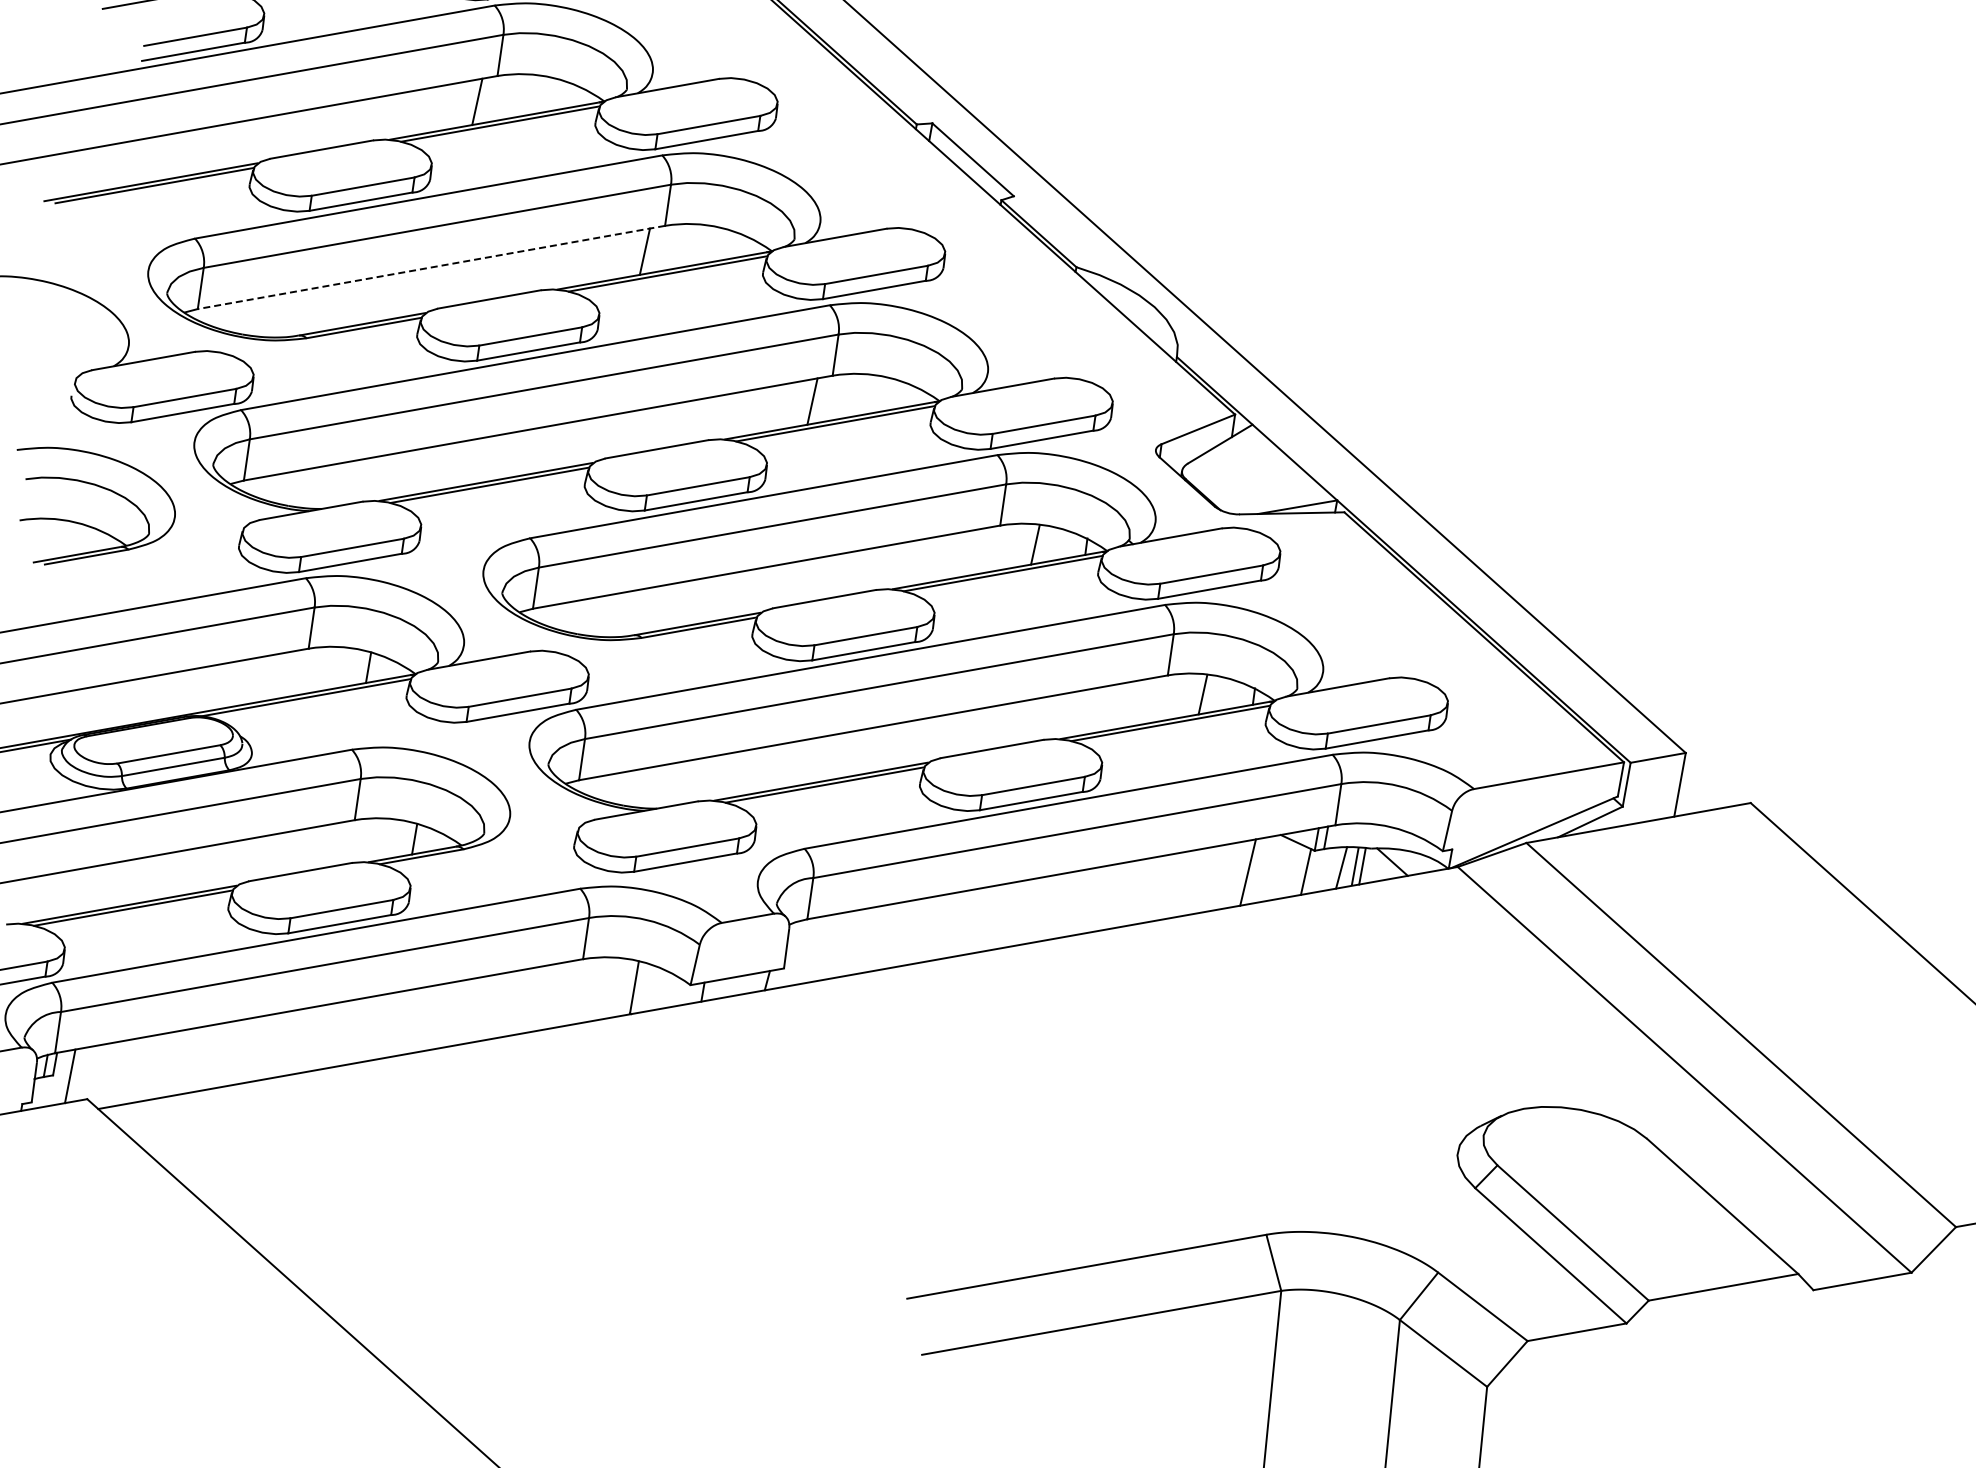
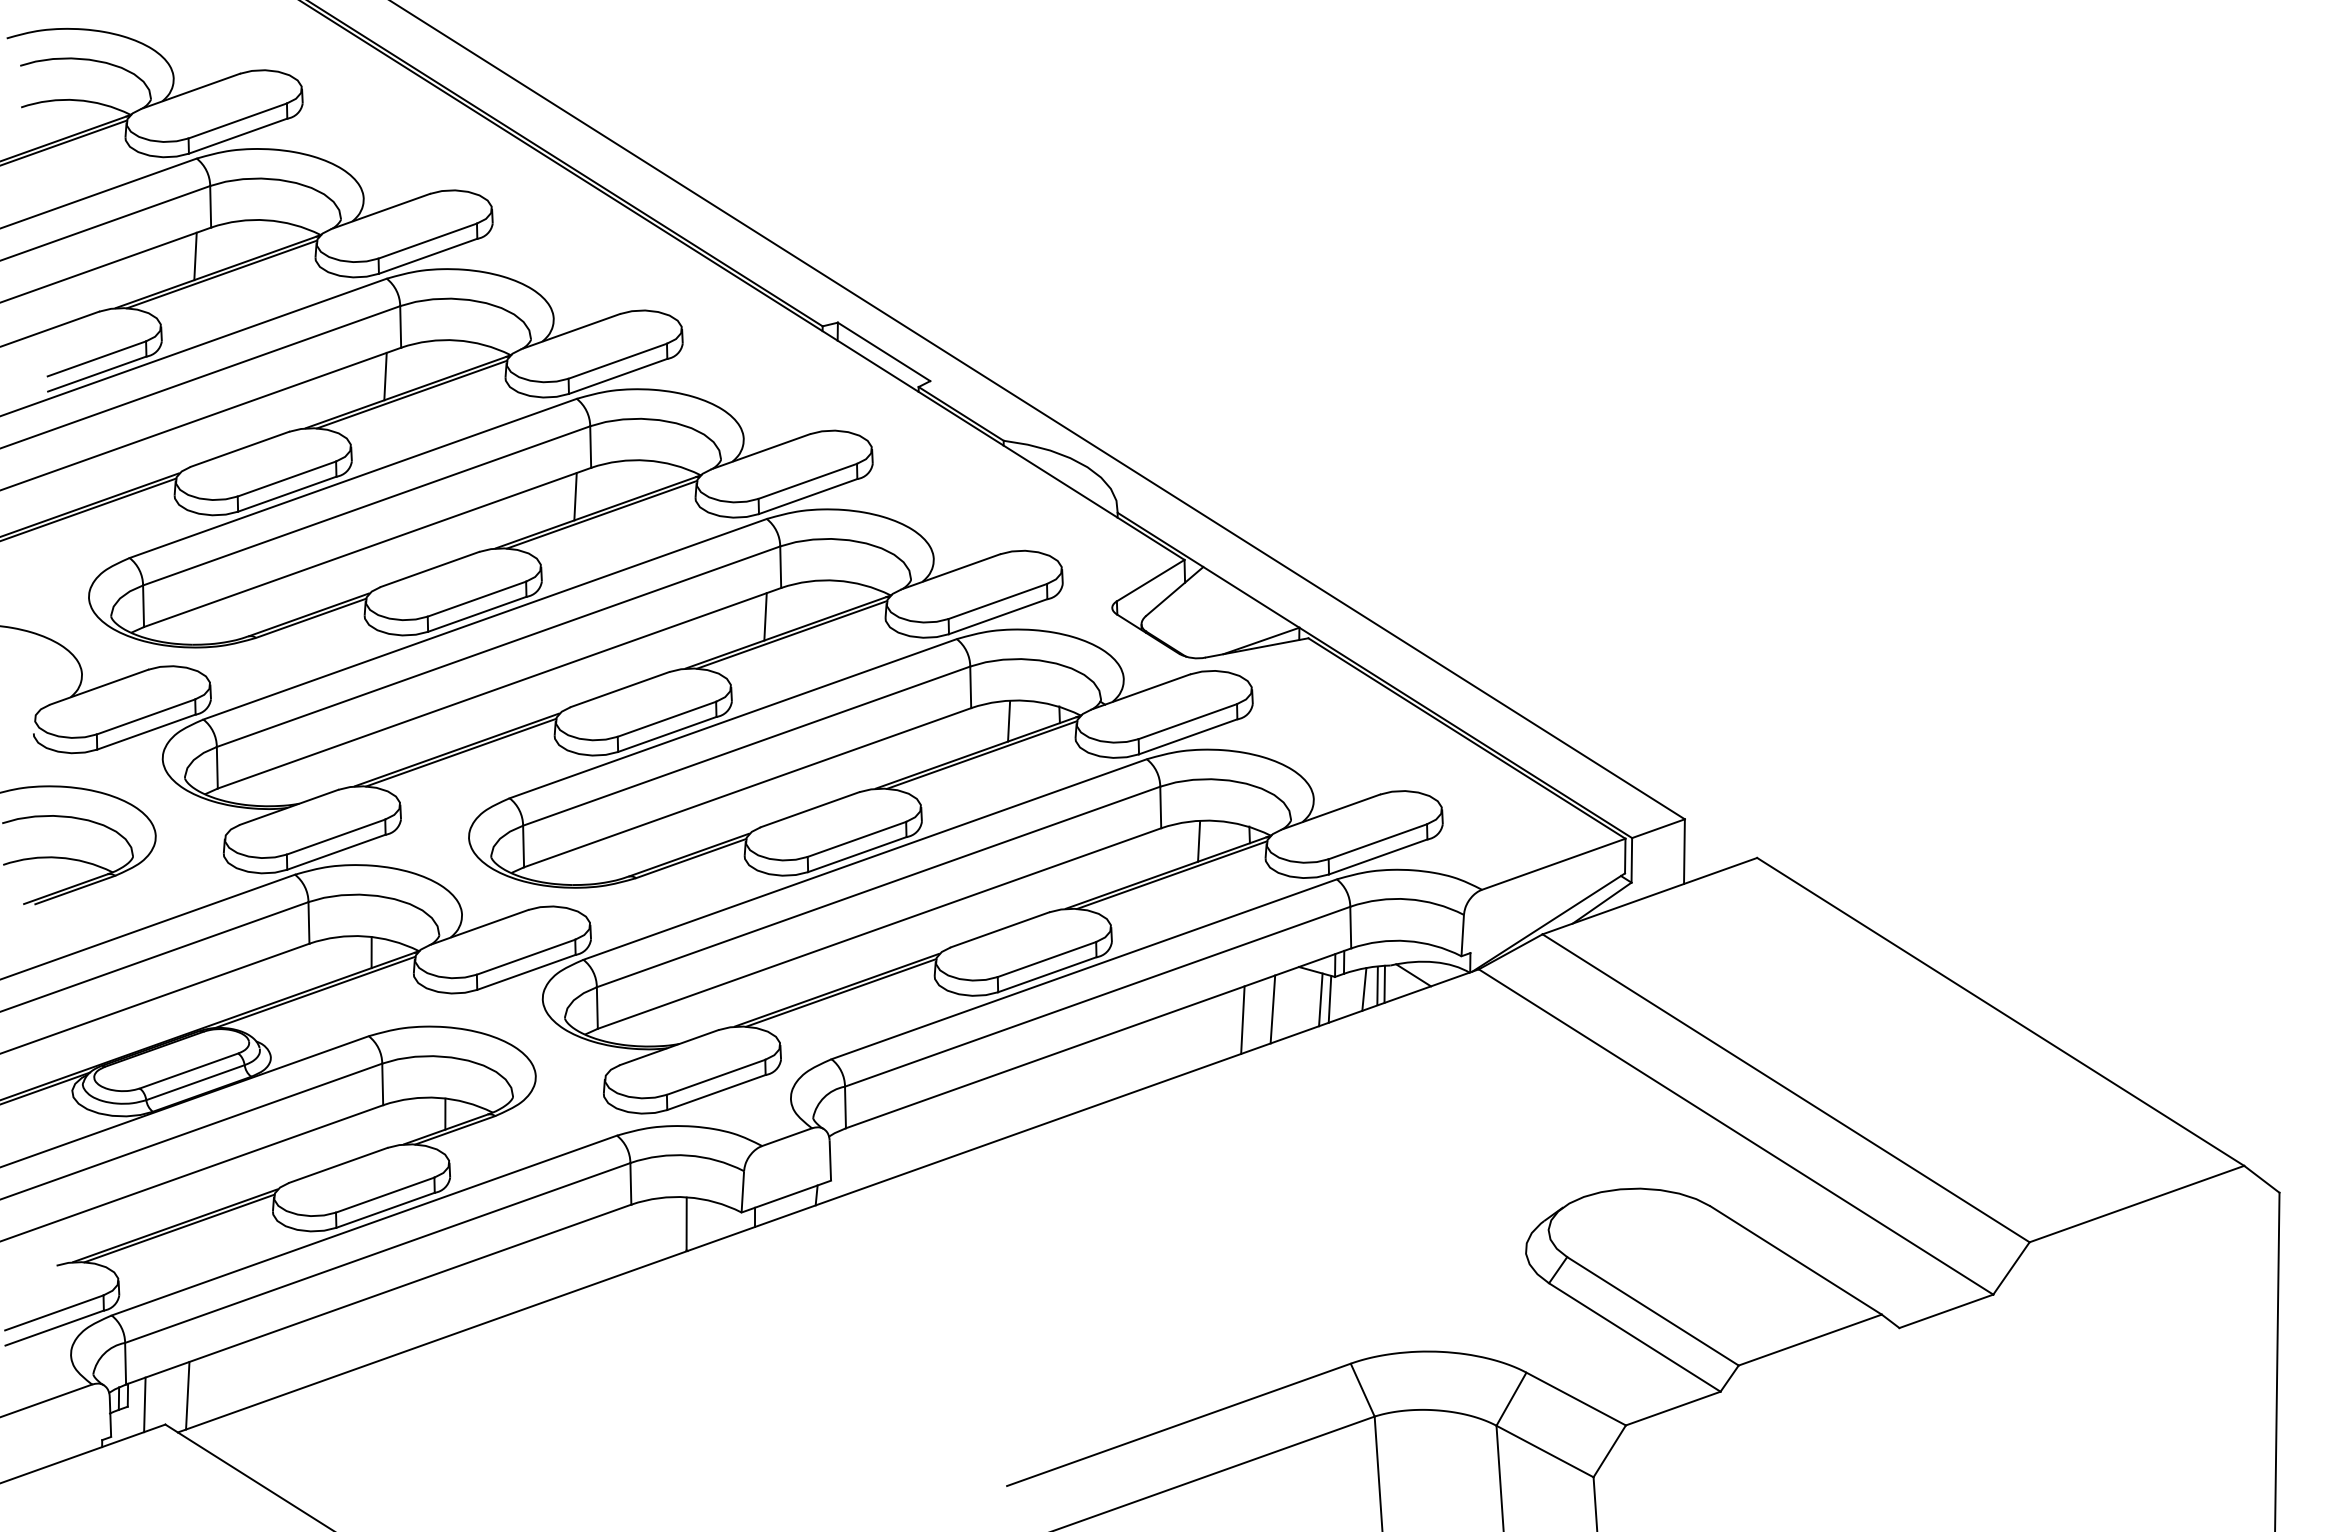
line: (431, 267) -> (367, 547), dashed -> solid
line: (1296, 870) -> (1320, 999), added
line: (1216, 877) -> (1242, 1019), added
line: (113, 1074) -> (187, 1395), added

